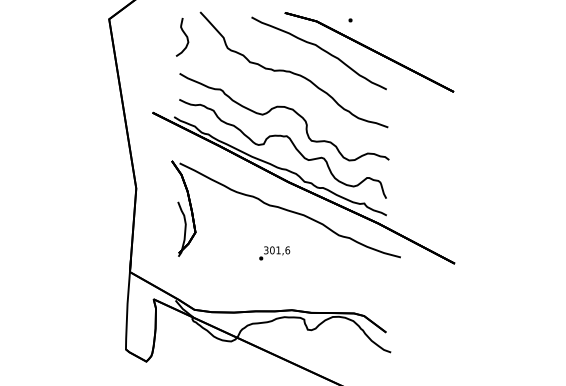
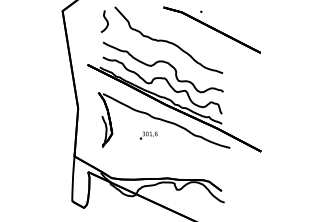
curve: (321, 51) -> (184, 29), removed
text: (274, 253) -> (148, 135), moved

